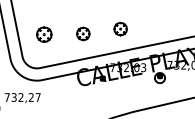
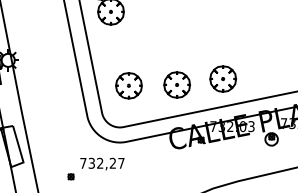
part: (120, 28) -> (222, 78), size x1.67
part: (82, 33) -> (176, 84), size x1.67
part: (43, 34) -> (128, 85), size x1.43

